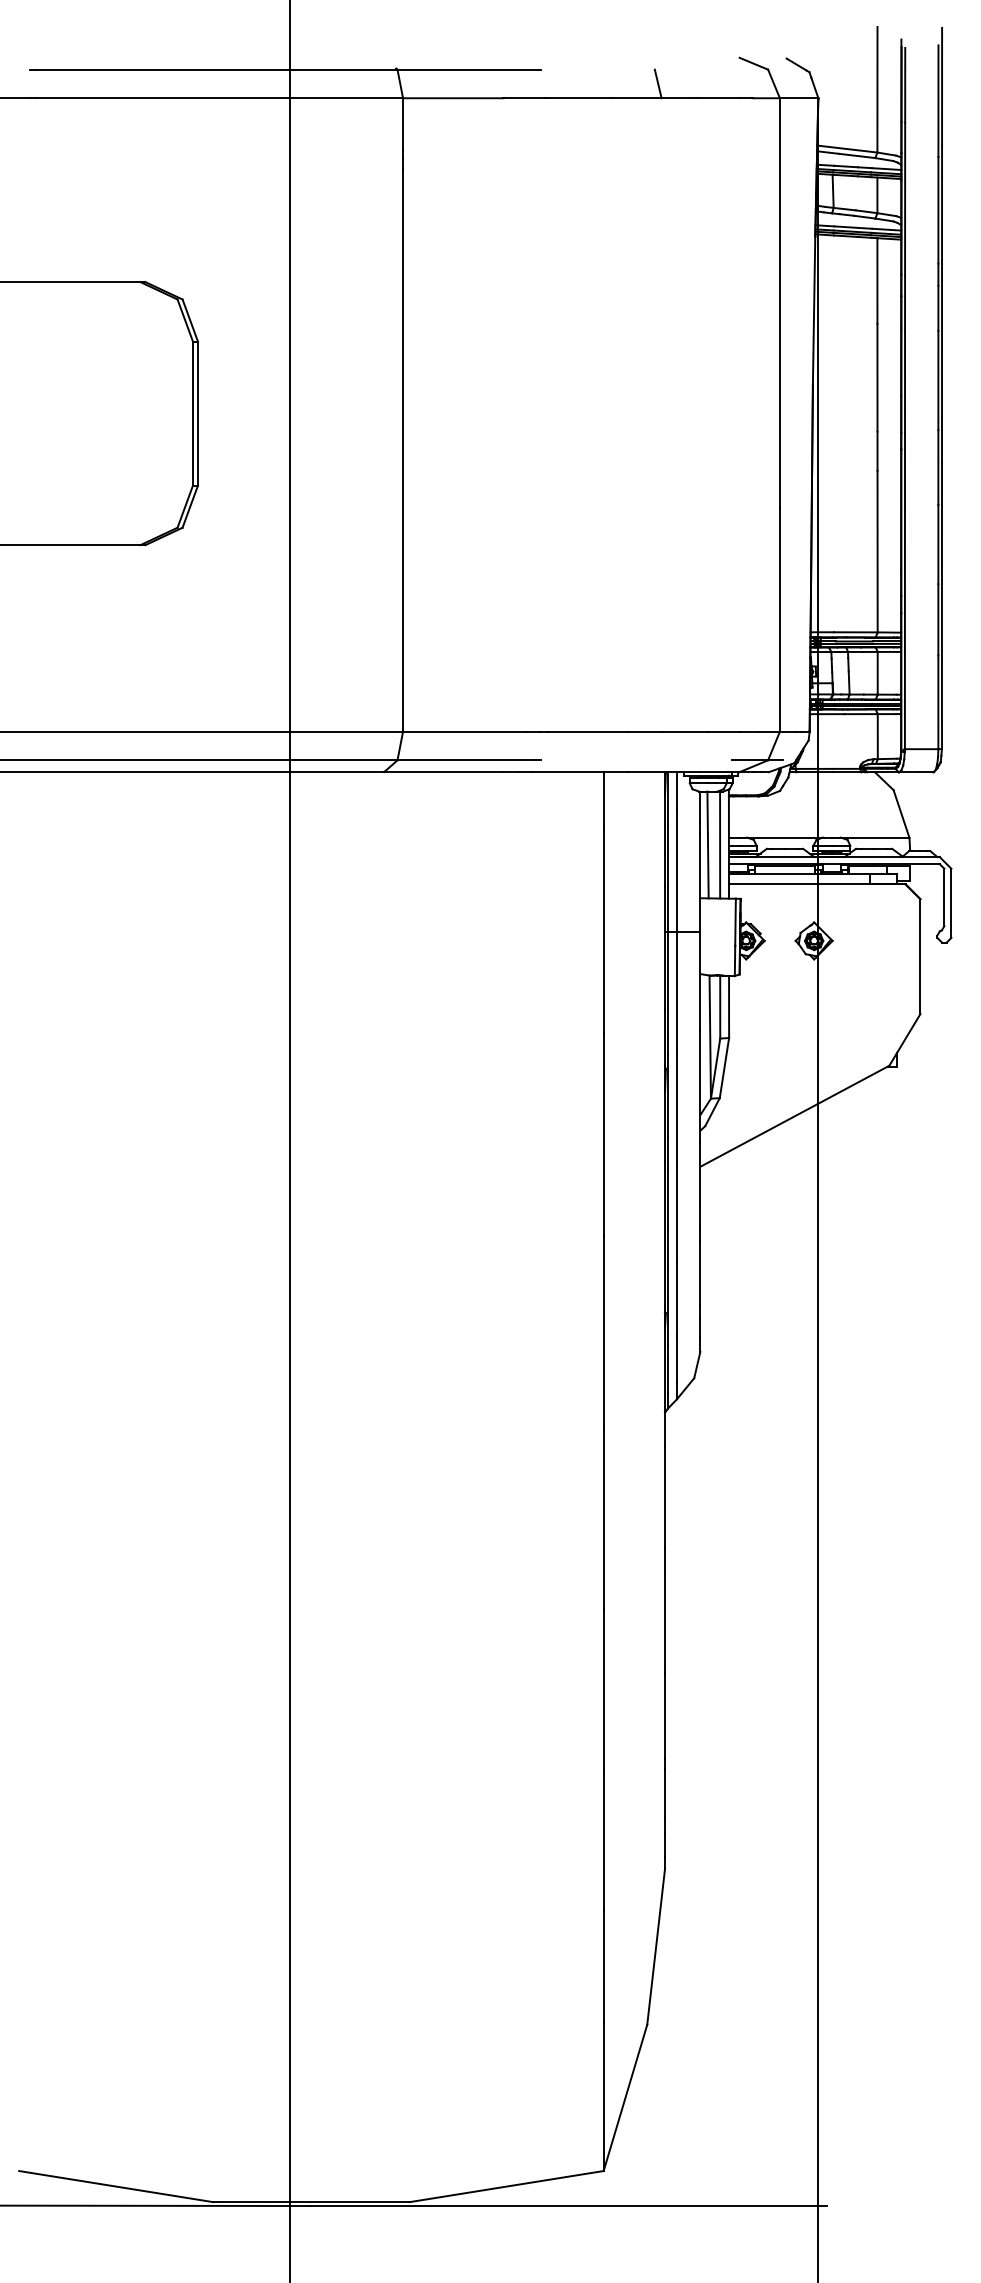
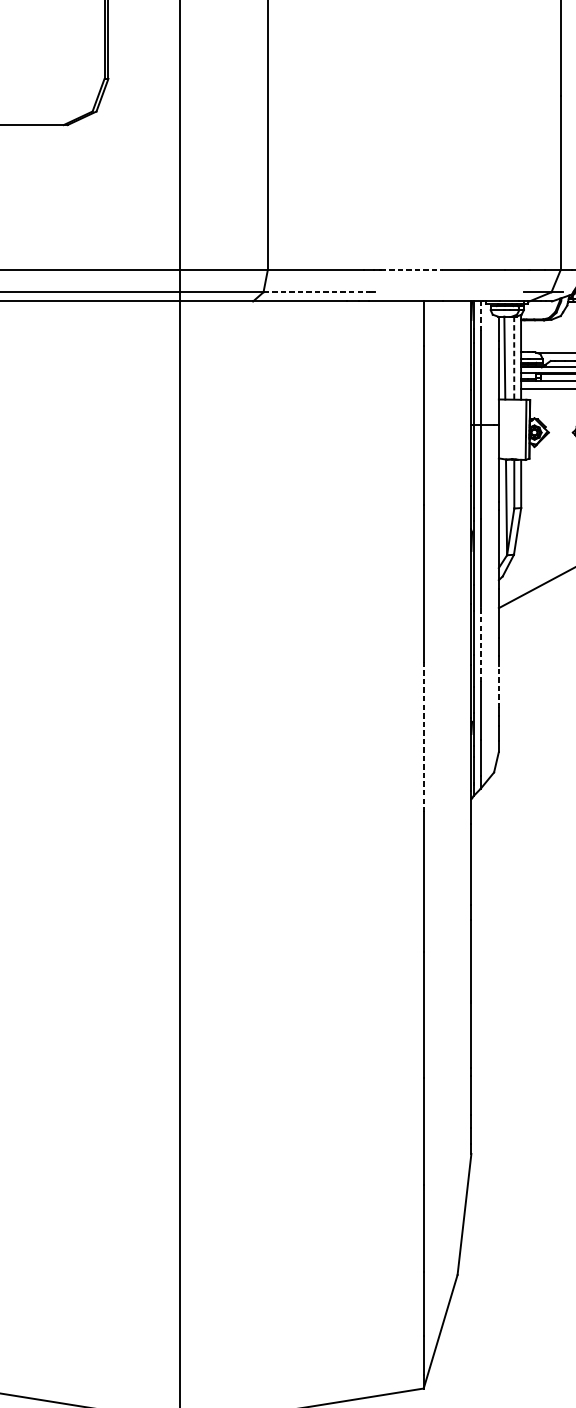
line: (588, 731) -> (411, 269), solid -> dashed
line: (466, 760) -> (317, 292), solid -> dashed
line: (677, 790) -> (481, 315), solid -> dashed
line: (720, 845) -> (514, 358), solid -> dashed
line: (677, 1213) -> (481, 644), solid -> dashed
line: (700, 1267) -> (498, 686), solid -> dashed
line: (603, 1332) -> (423, 736), solid -> dashed

